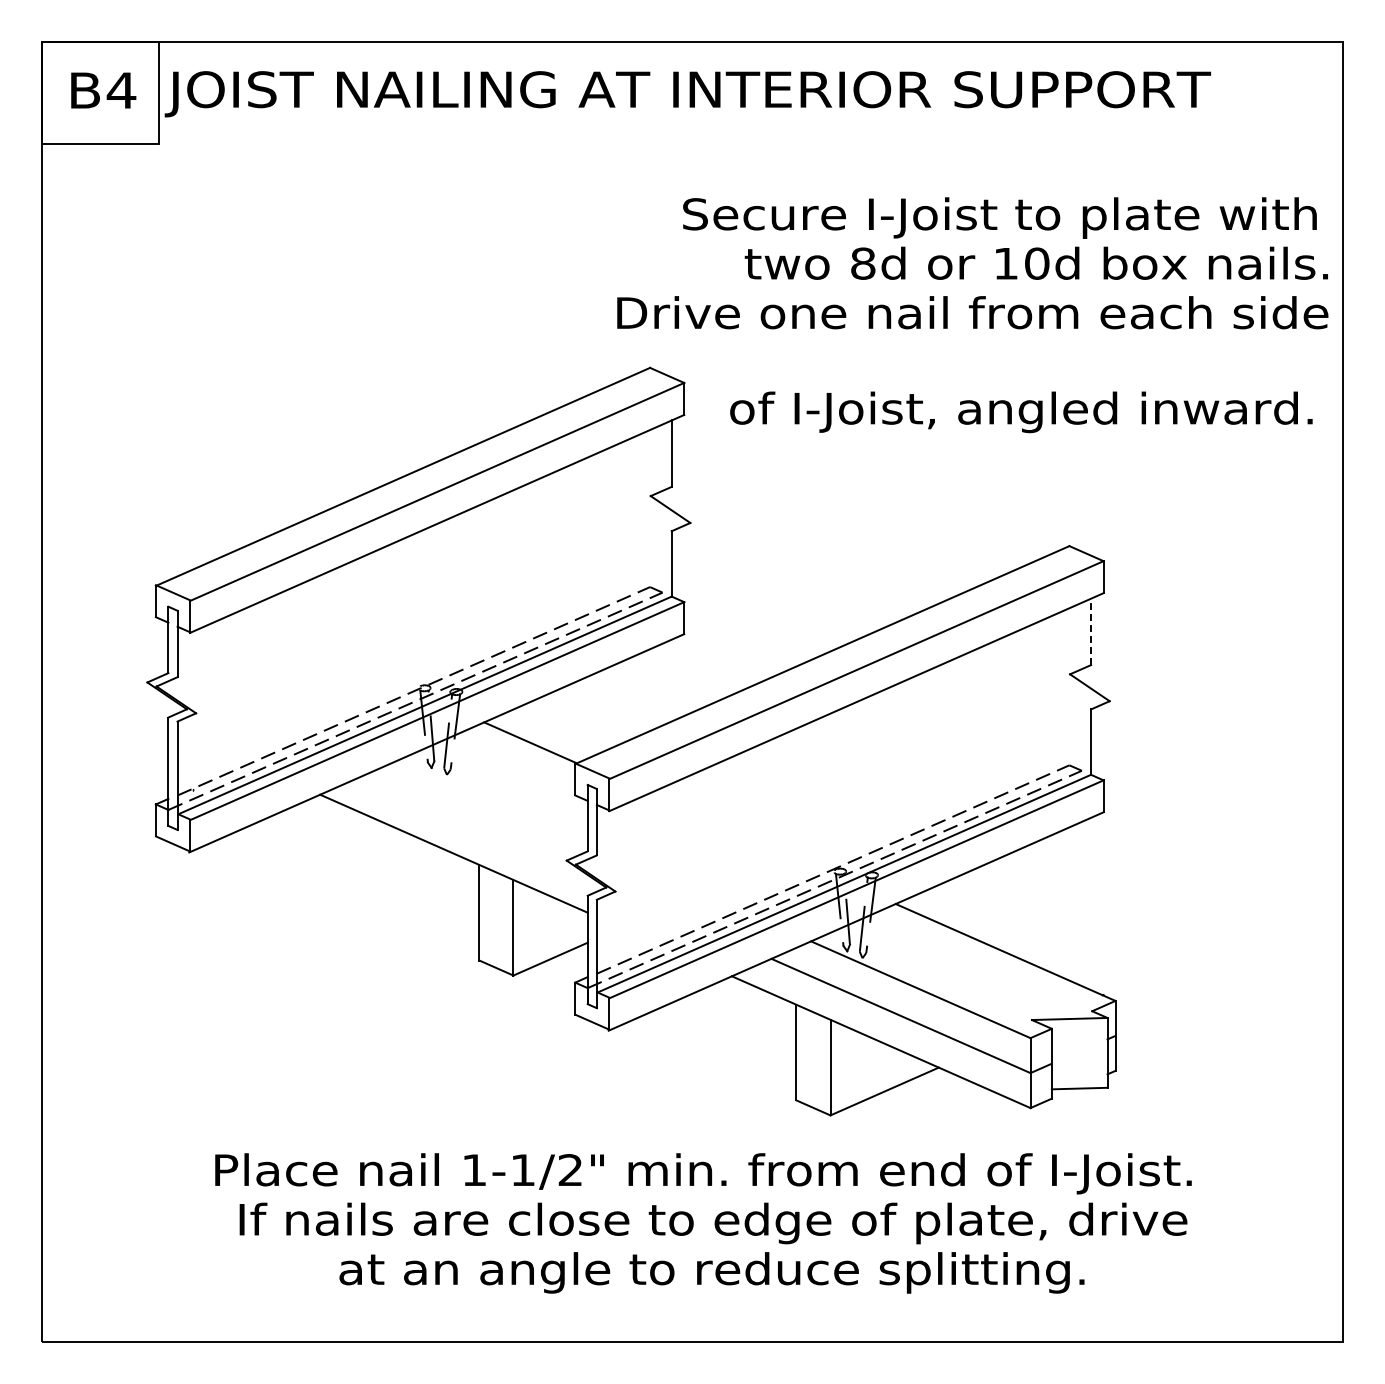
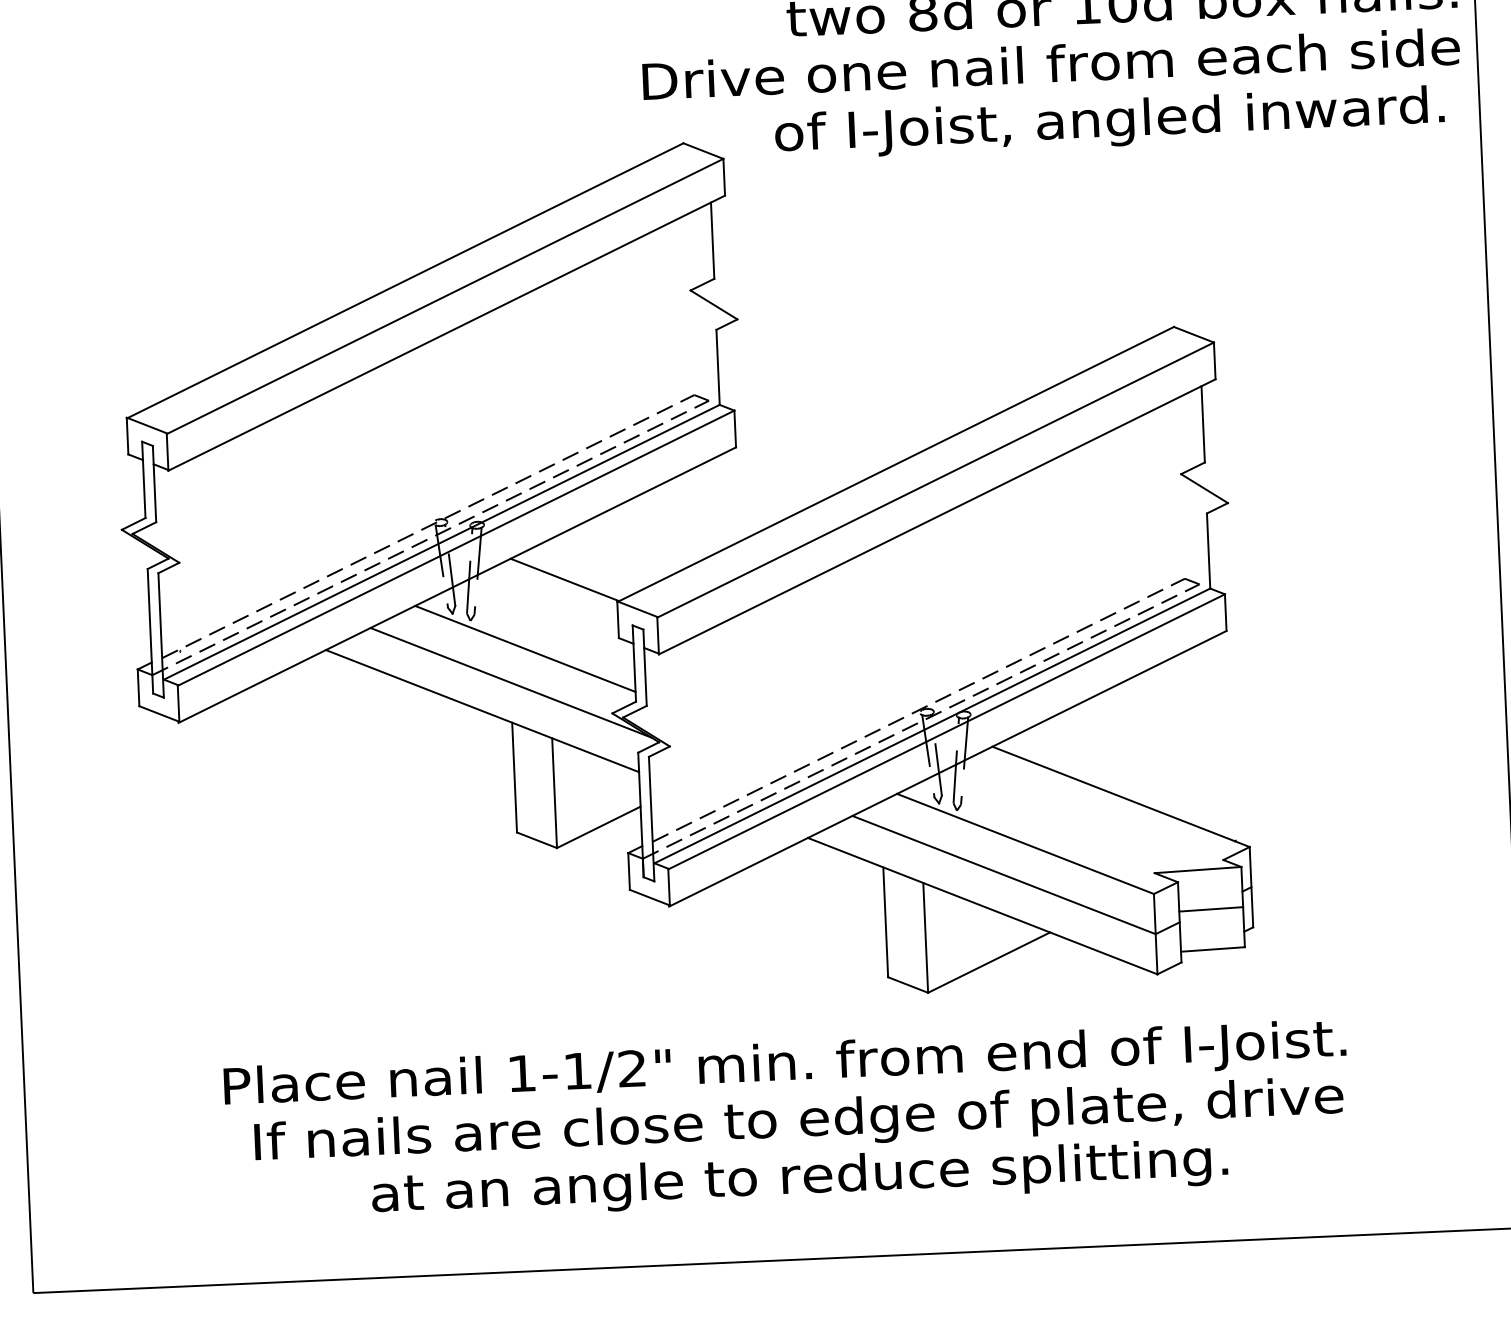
text: (1021, 412) -> (1109, 123), moved
line: (1091, 631) -> (1203, 423), dashed -> solid
line: (493, 800) -> (525, 648), added
line: (479, 830) -> (510, 683), added
line: (1079, 1053) -> (1210, 909), added

